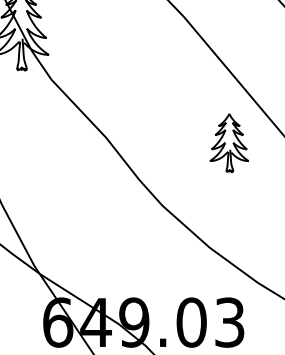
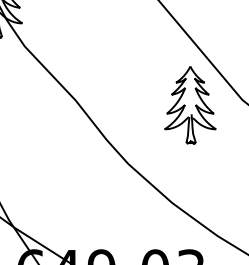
part: (229, 143) -> (190, 105), size x1.43

